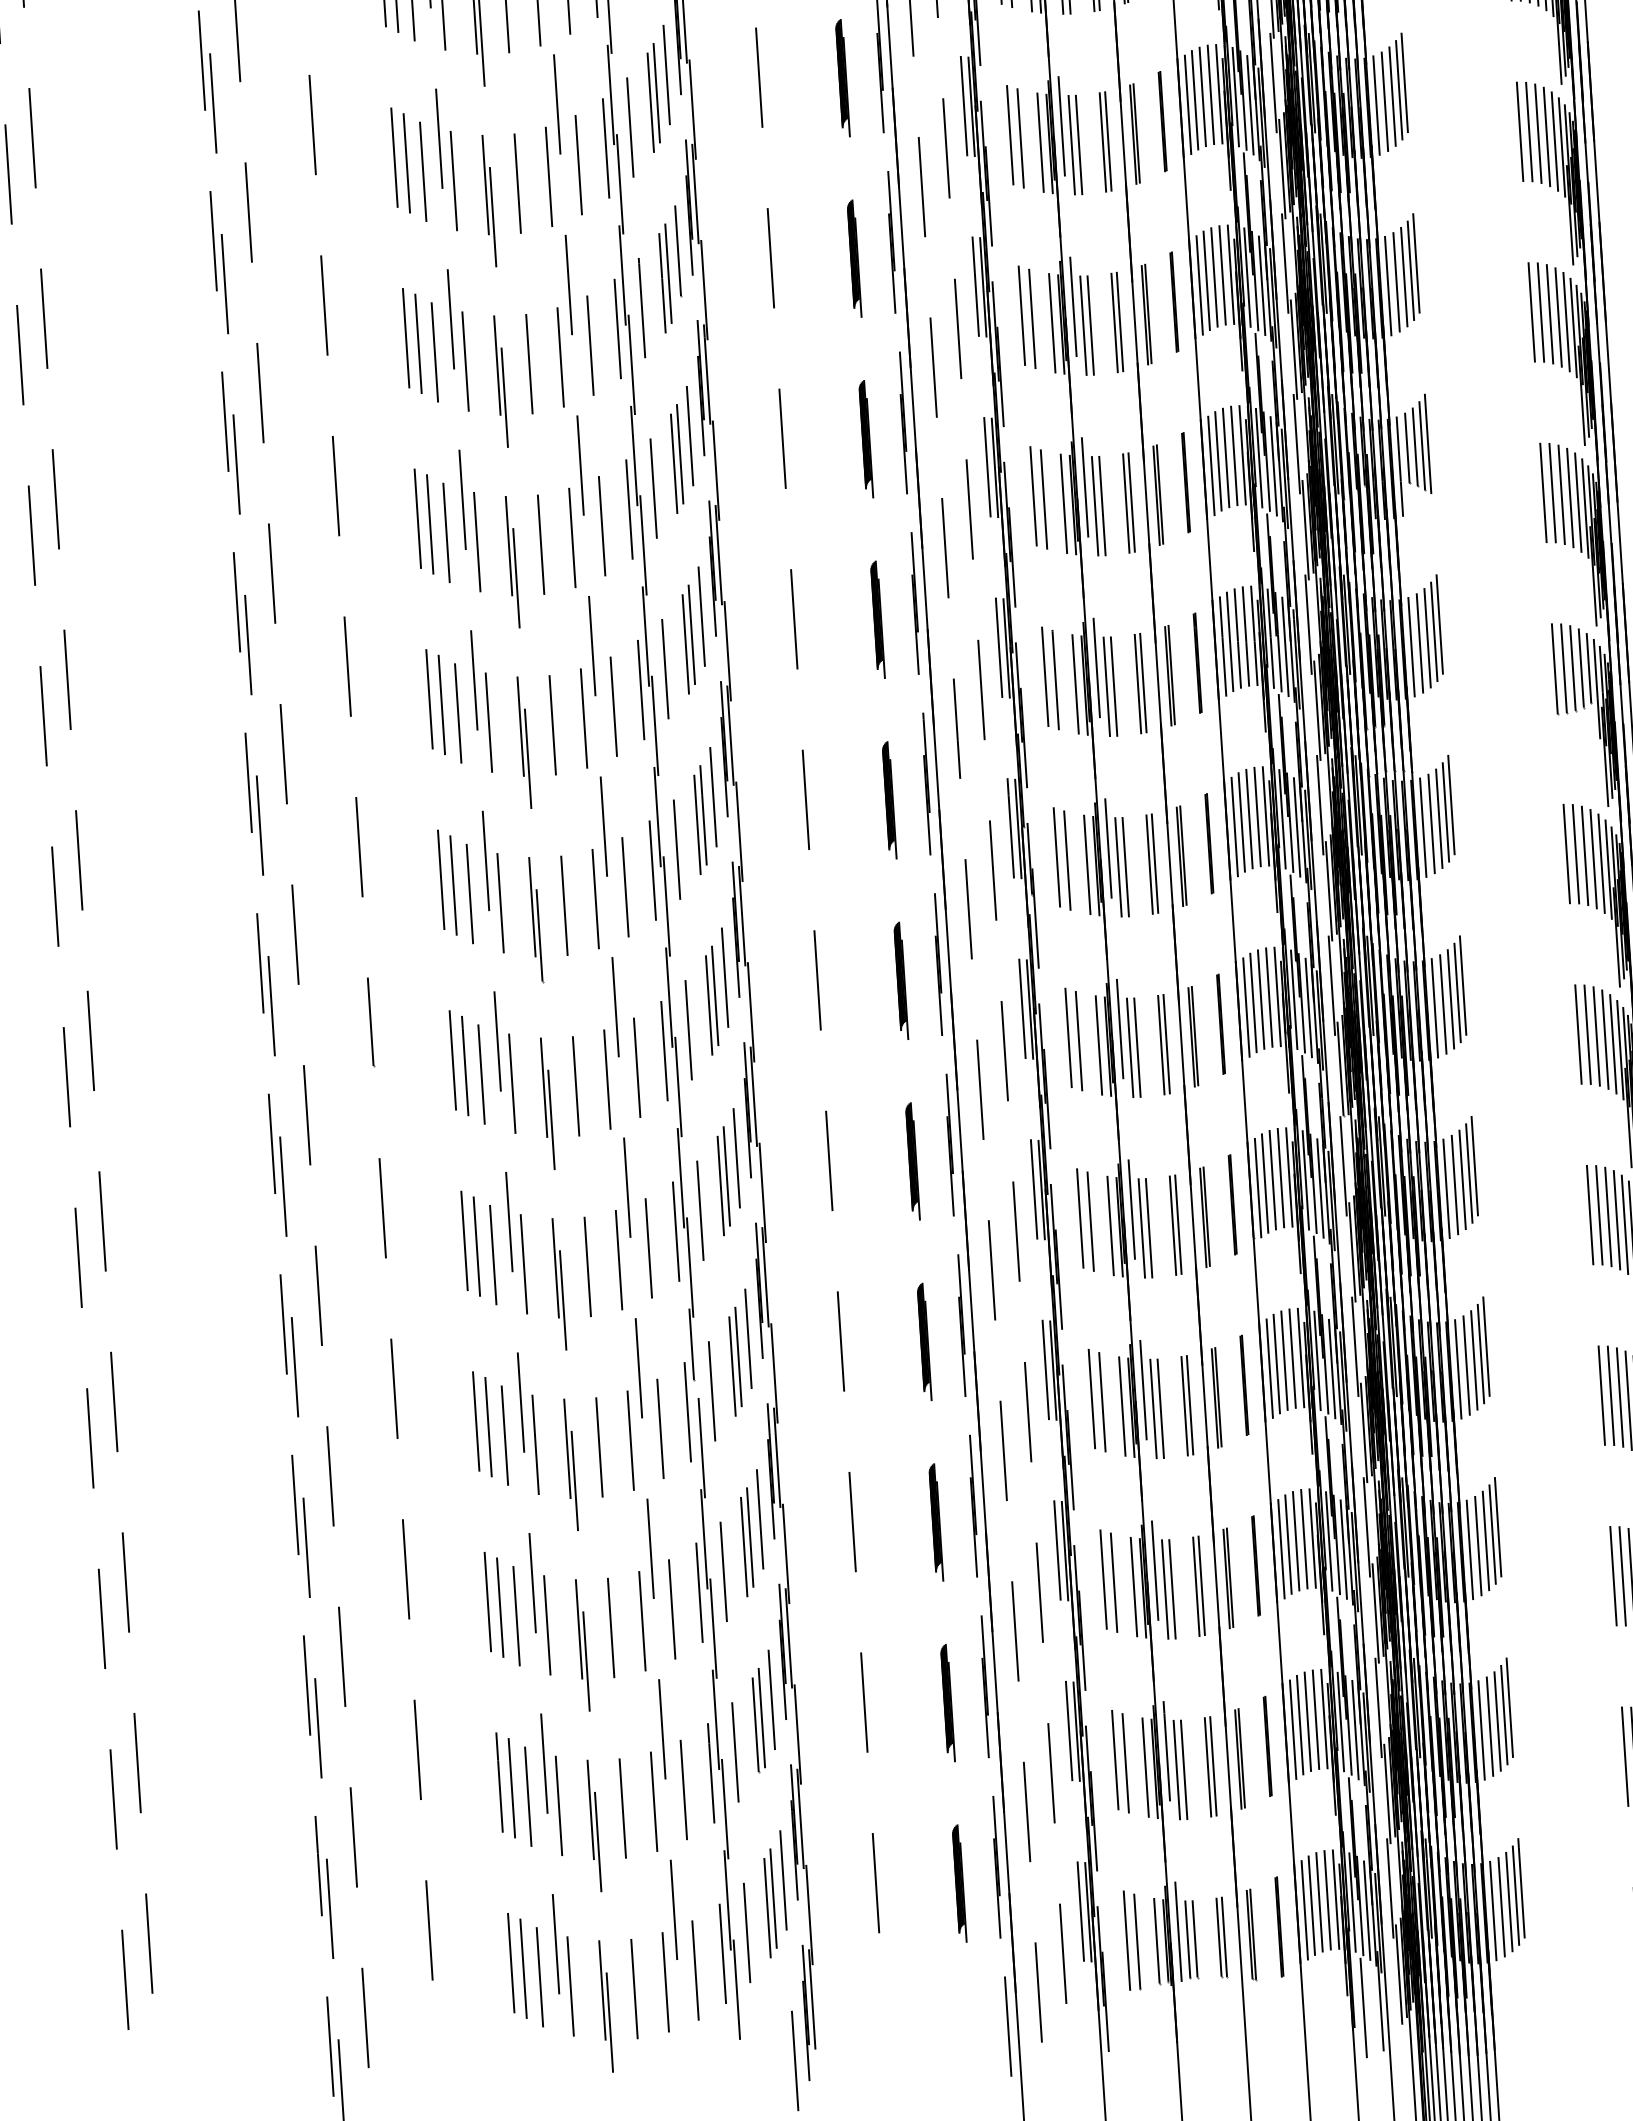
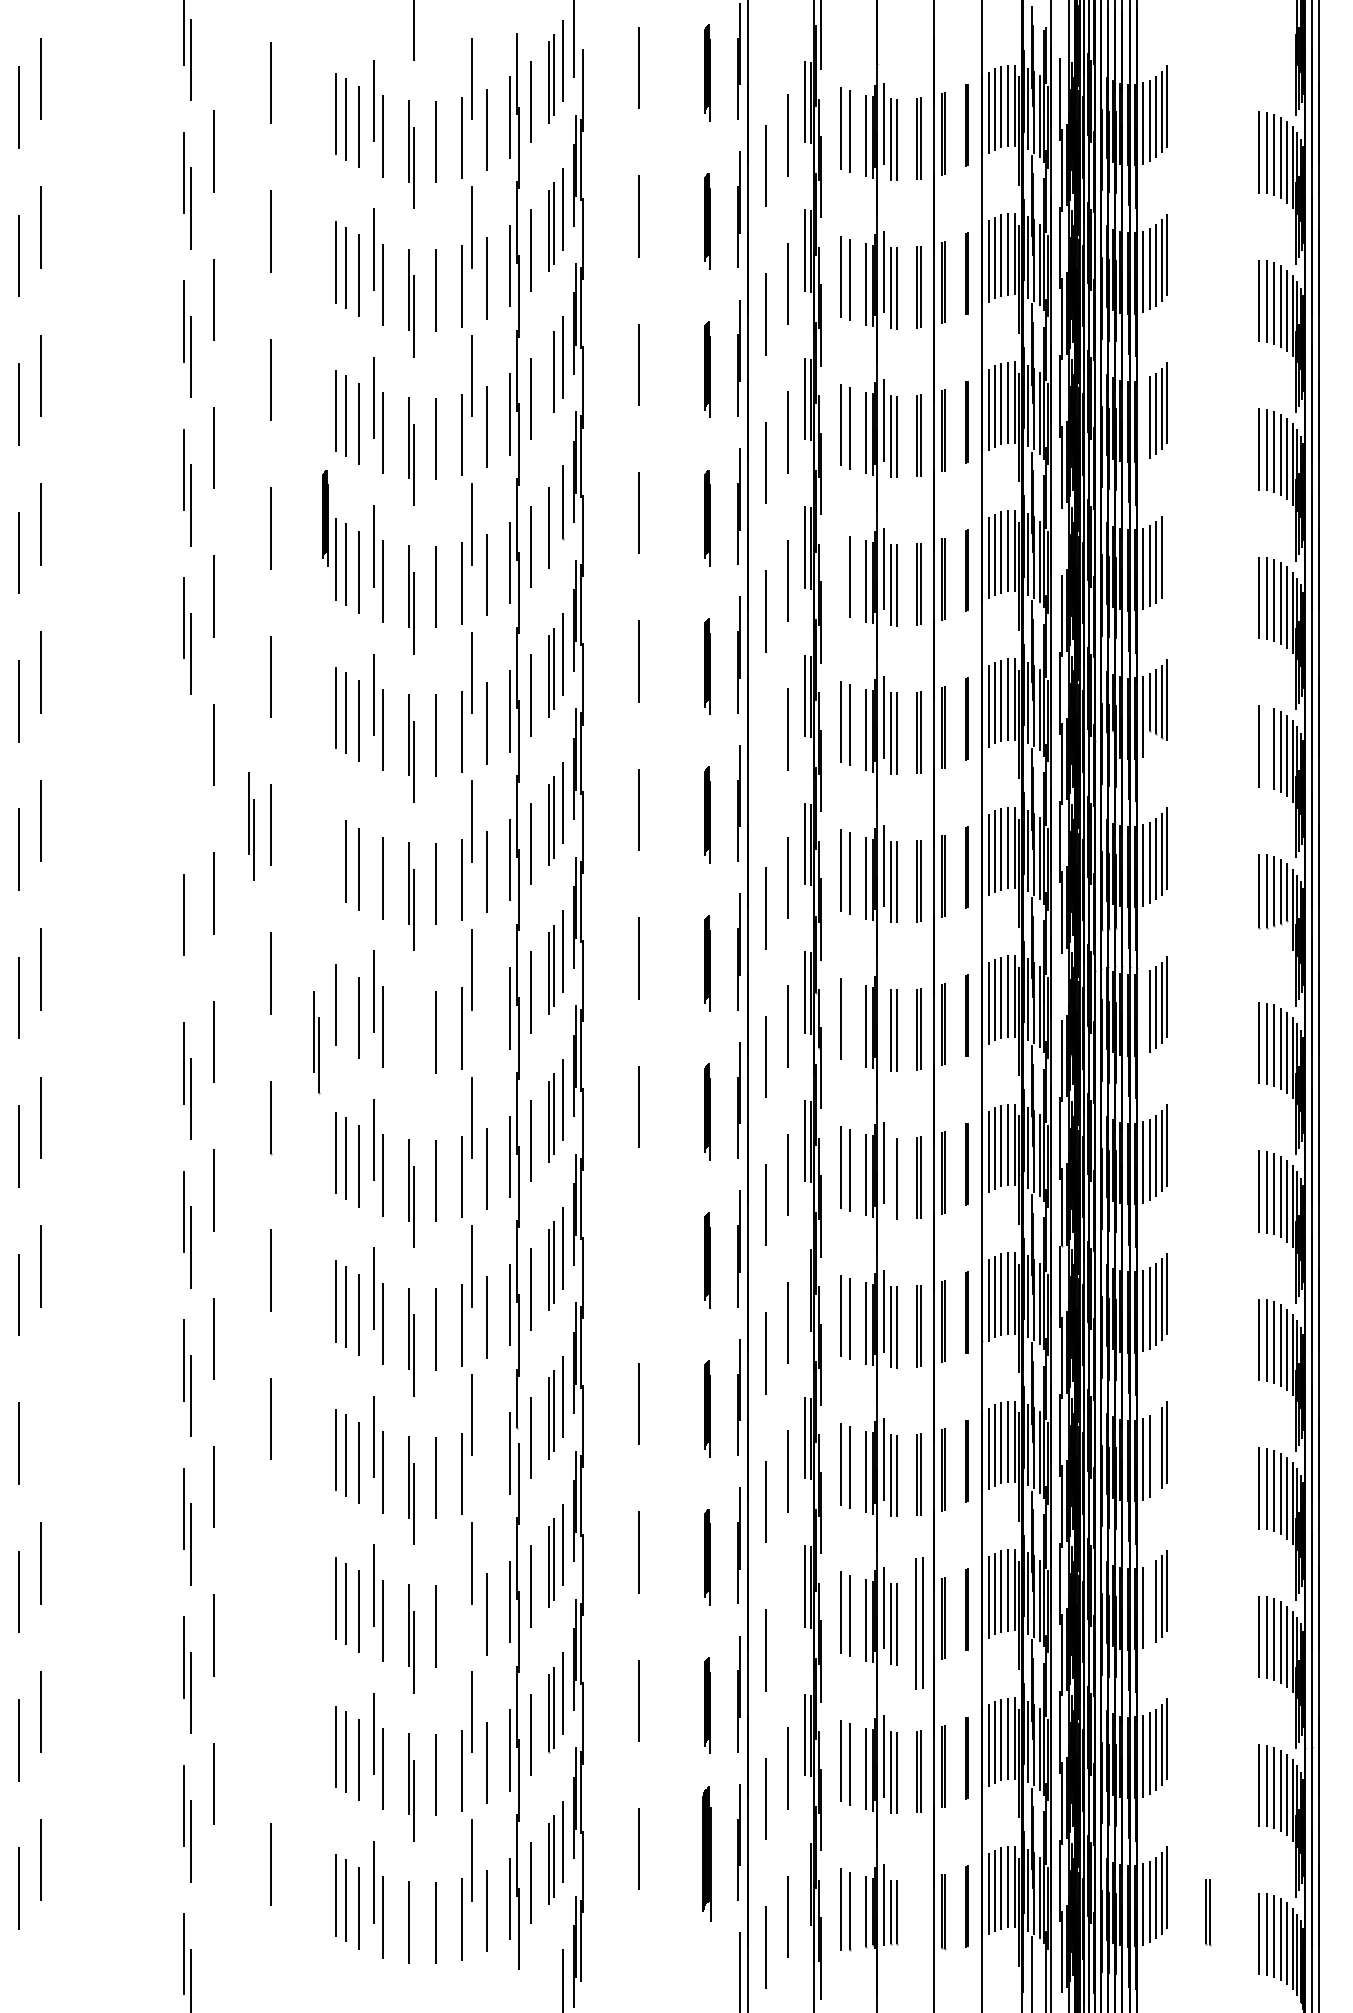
line: (650, 102) -> (548, 379), removed
line: (1376, 105) -> (1142, 420), removed
line: (1284, 263) -> (1059, 544), removed
line: (1416, 263) -> (1167, 551), removed
line: (668, 273) -> (554, 520), removed
part: (390, 289) -> (325, 518), added
line: (1022, 315) -> (841, 573), removed
line: (1552, 492) -> (1266, 746), removed
line: (945, 547) -> (766, 759), removed
part: (243, 623) -> (187, 784), removed
part: (324, 669) -> (251, 826), added
line: (473, 679) -> (373, 842), removed
line: (430, 699) -> (336, 856), removed
line: (1319, 804) -> (1059, 989), removed
line: (259, 825) -> (190, 950), removed
line: (1422, 827) -> (1142, 1013), removed
line: (1109, 848) -> (884, 1014), removed
line: (1067, 859) -> (849, 1021), removed
line: (453, 884) -> (345, 1009), removed
line: (625, 887) -> (486, 1020), removed
part: (535, 919) -> (316, 1042), moved
line: (1130, 1047) -> (891, 1178), removed
line: (828, 1161) -> (638, 1255), removed
line: (1034, 1189) -> (805, 1289), removed
line: (1474, 1359) -> (1156, 1452), removed
line: (113, 1401) -> (40, 1414), removed
line: (660, 1428) -> (486, 1465), removed
line: (1477, 1545) -> (1149, 1604), removed
line: (405, 1569) -> (270, 1567), removed
part: (1198, 1586) -> (918, 1623), size x1.6
line: (1039, 1591) -> (788, 1619), removed
line: (642, 1621) -> (461, 1622), removed
line: (417, 1749) -> (270, 1715), removed
part: (959, 1882) -> (707, 1853), size x1.4
line: (1081, 1911) -> (805, 1883), removed
part: (1222, 1938) -> (1208, 1912), moved
line: (365, 2017) -> (213, 1932), removed
line: (609, 2022) -> (413, 1949), removed

